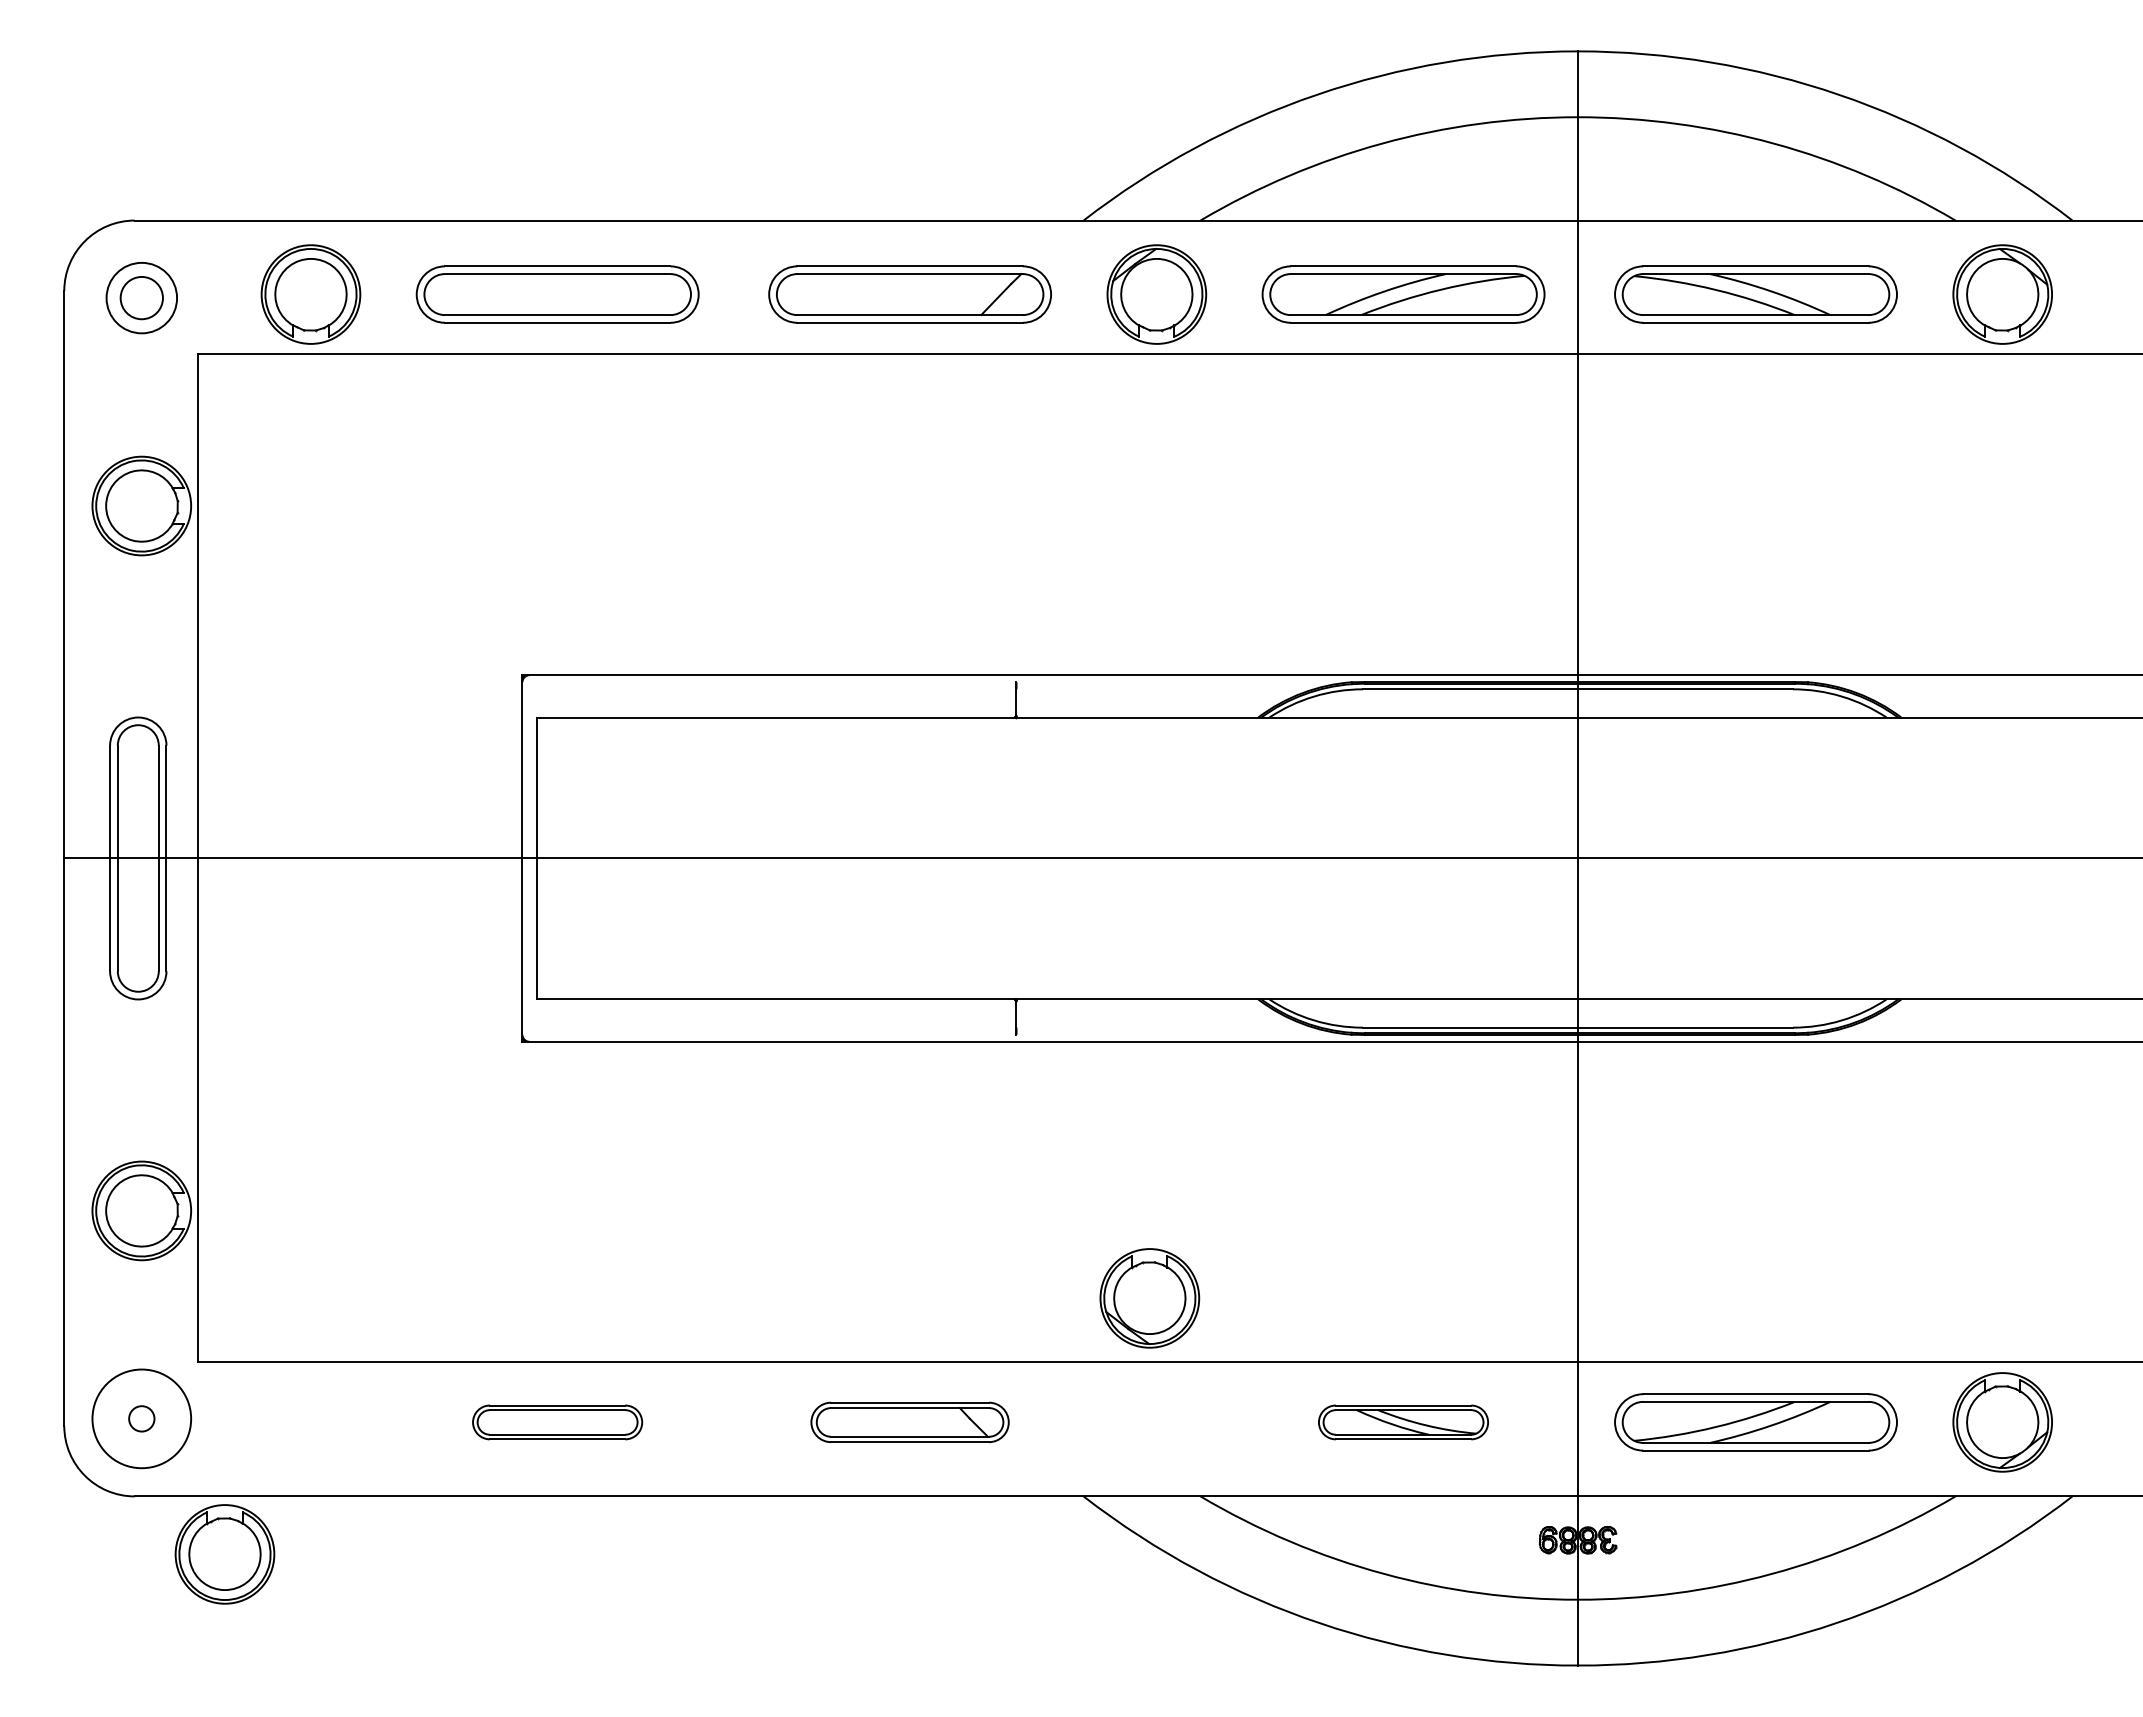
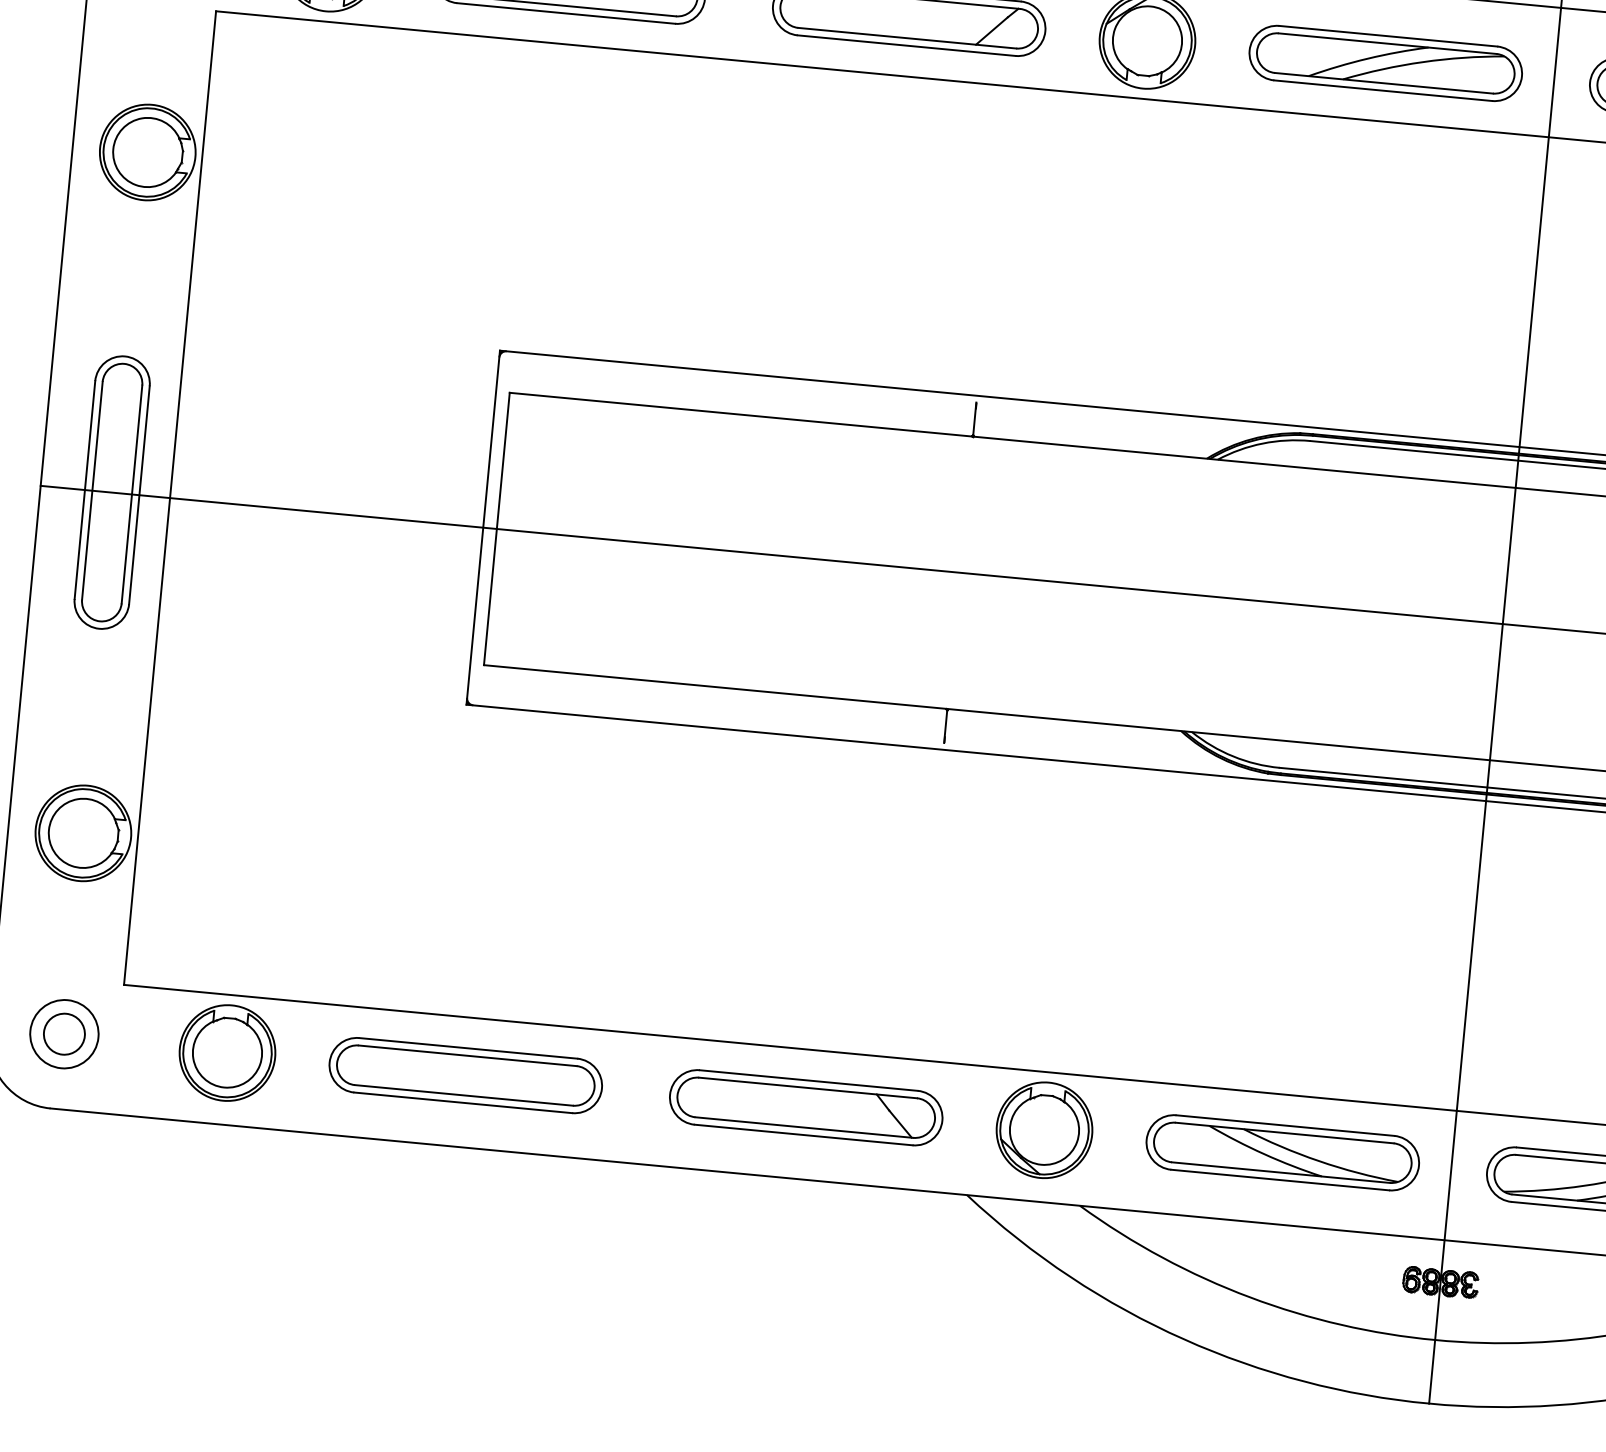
part: (1149, 1298) -> (1044, 1130), moved
circle: (141, 1418) -> (64, 1033), size x0.71
circle: (141, 1418) -> (64, 1033), size x1.67
part: (557, 1422) -> (465, 1075), size x1.67
part: (909, 1422) -> (805, 1107), size x1.43
part: (1403, 1422) -> (1282, 1152), size x1.67
part: (224, 1554) -> (227, 1053), moved

